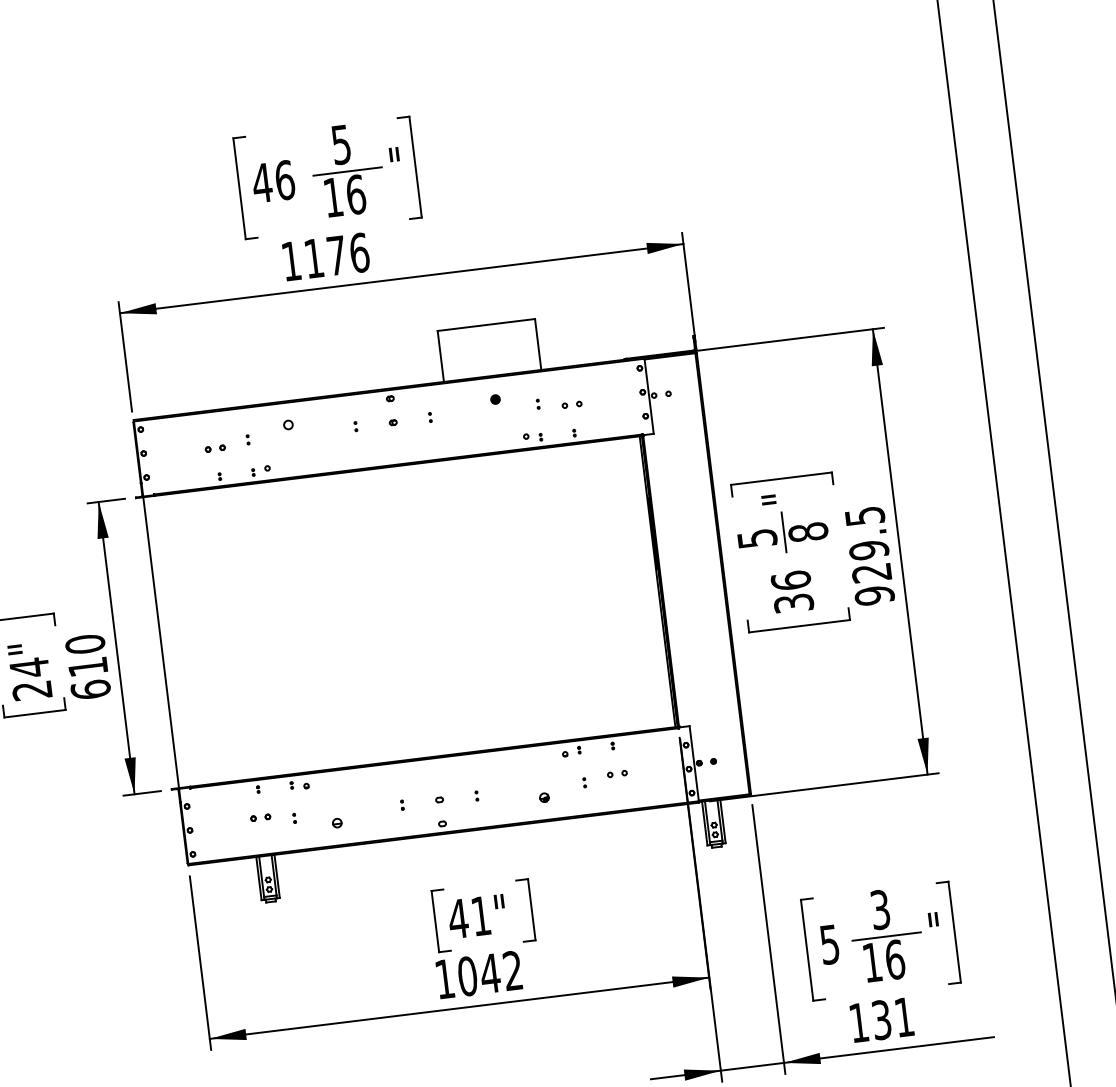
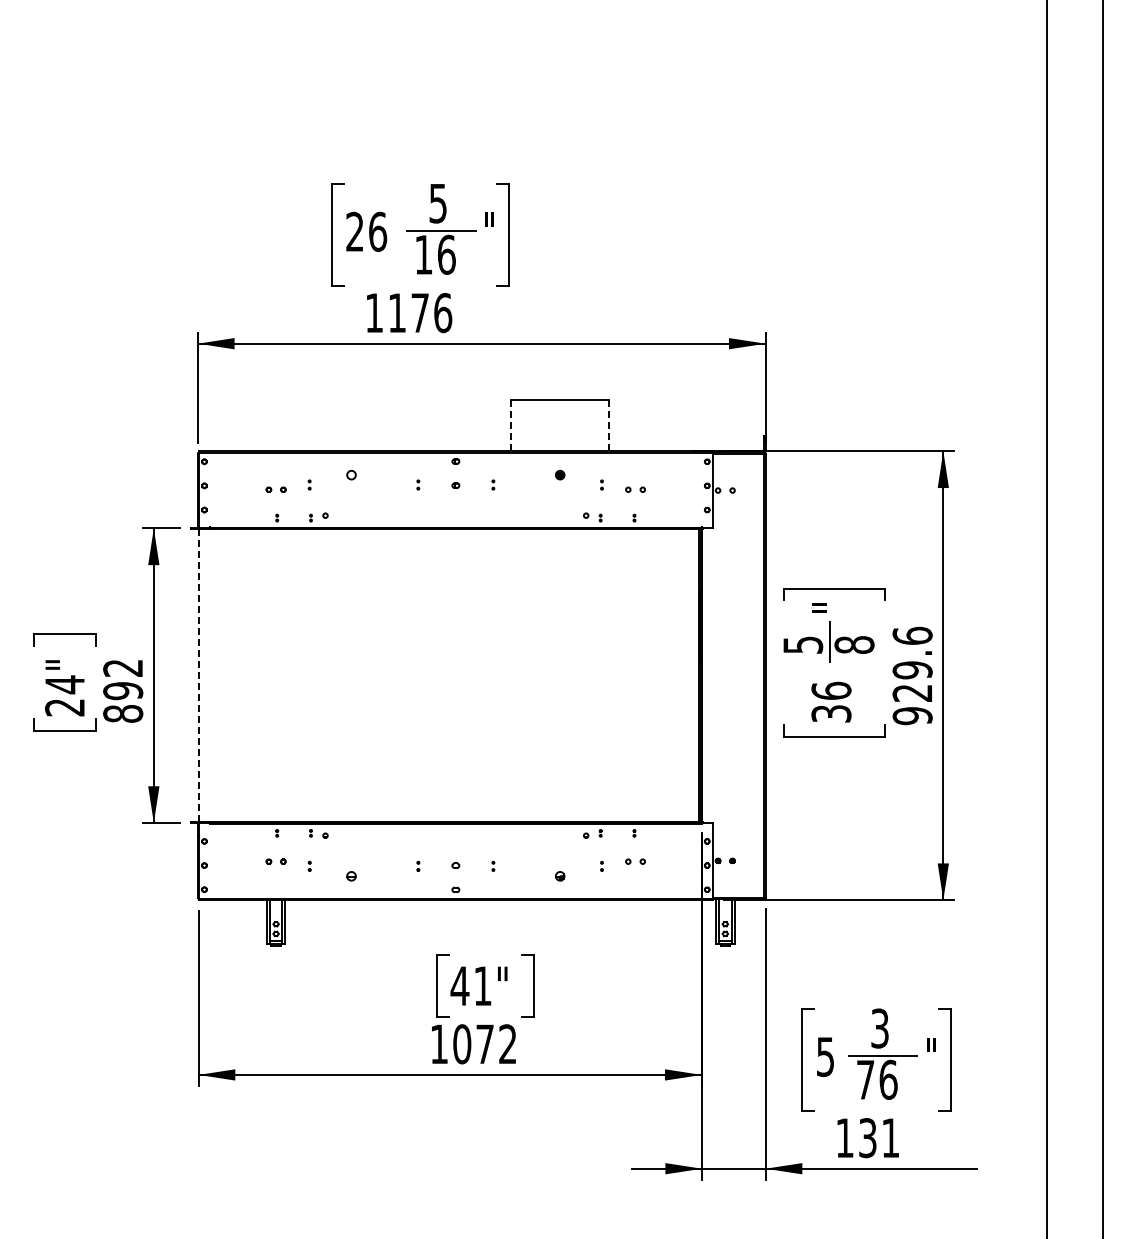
text: (261, 182) -> (354, 231), 46 -> 26
line: (538, 344) -> (609, 425), solid -> dashed
line: (441, 356) -> (511, 425), solid -> dashed
text: (864, 515) -> (912, 635), 929.5 -> 929.6
line: (160, 642) -> (198, 675), solid -> dashed
text: (88, 666) -> (123, 690), 610 -> 892
text: (872, 962) -> (865, 1079), 16 -> 76
text: (489, 972) -> (484, 1043), 1042 -> 1072

